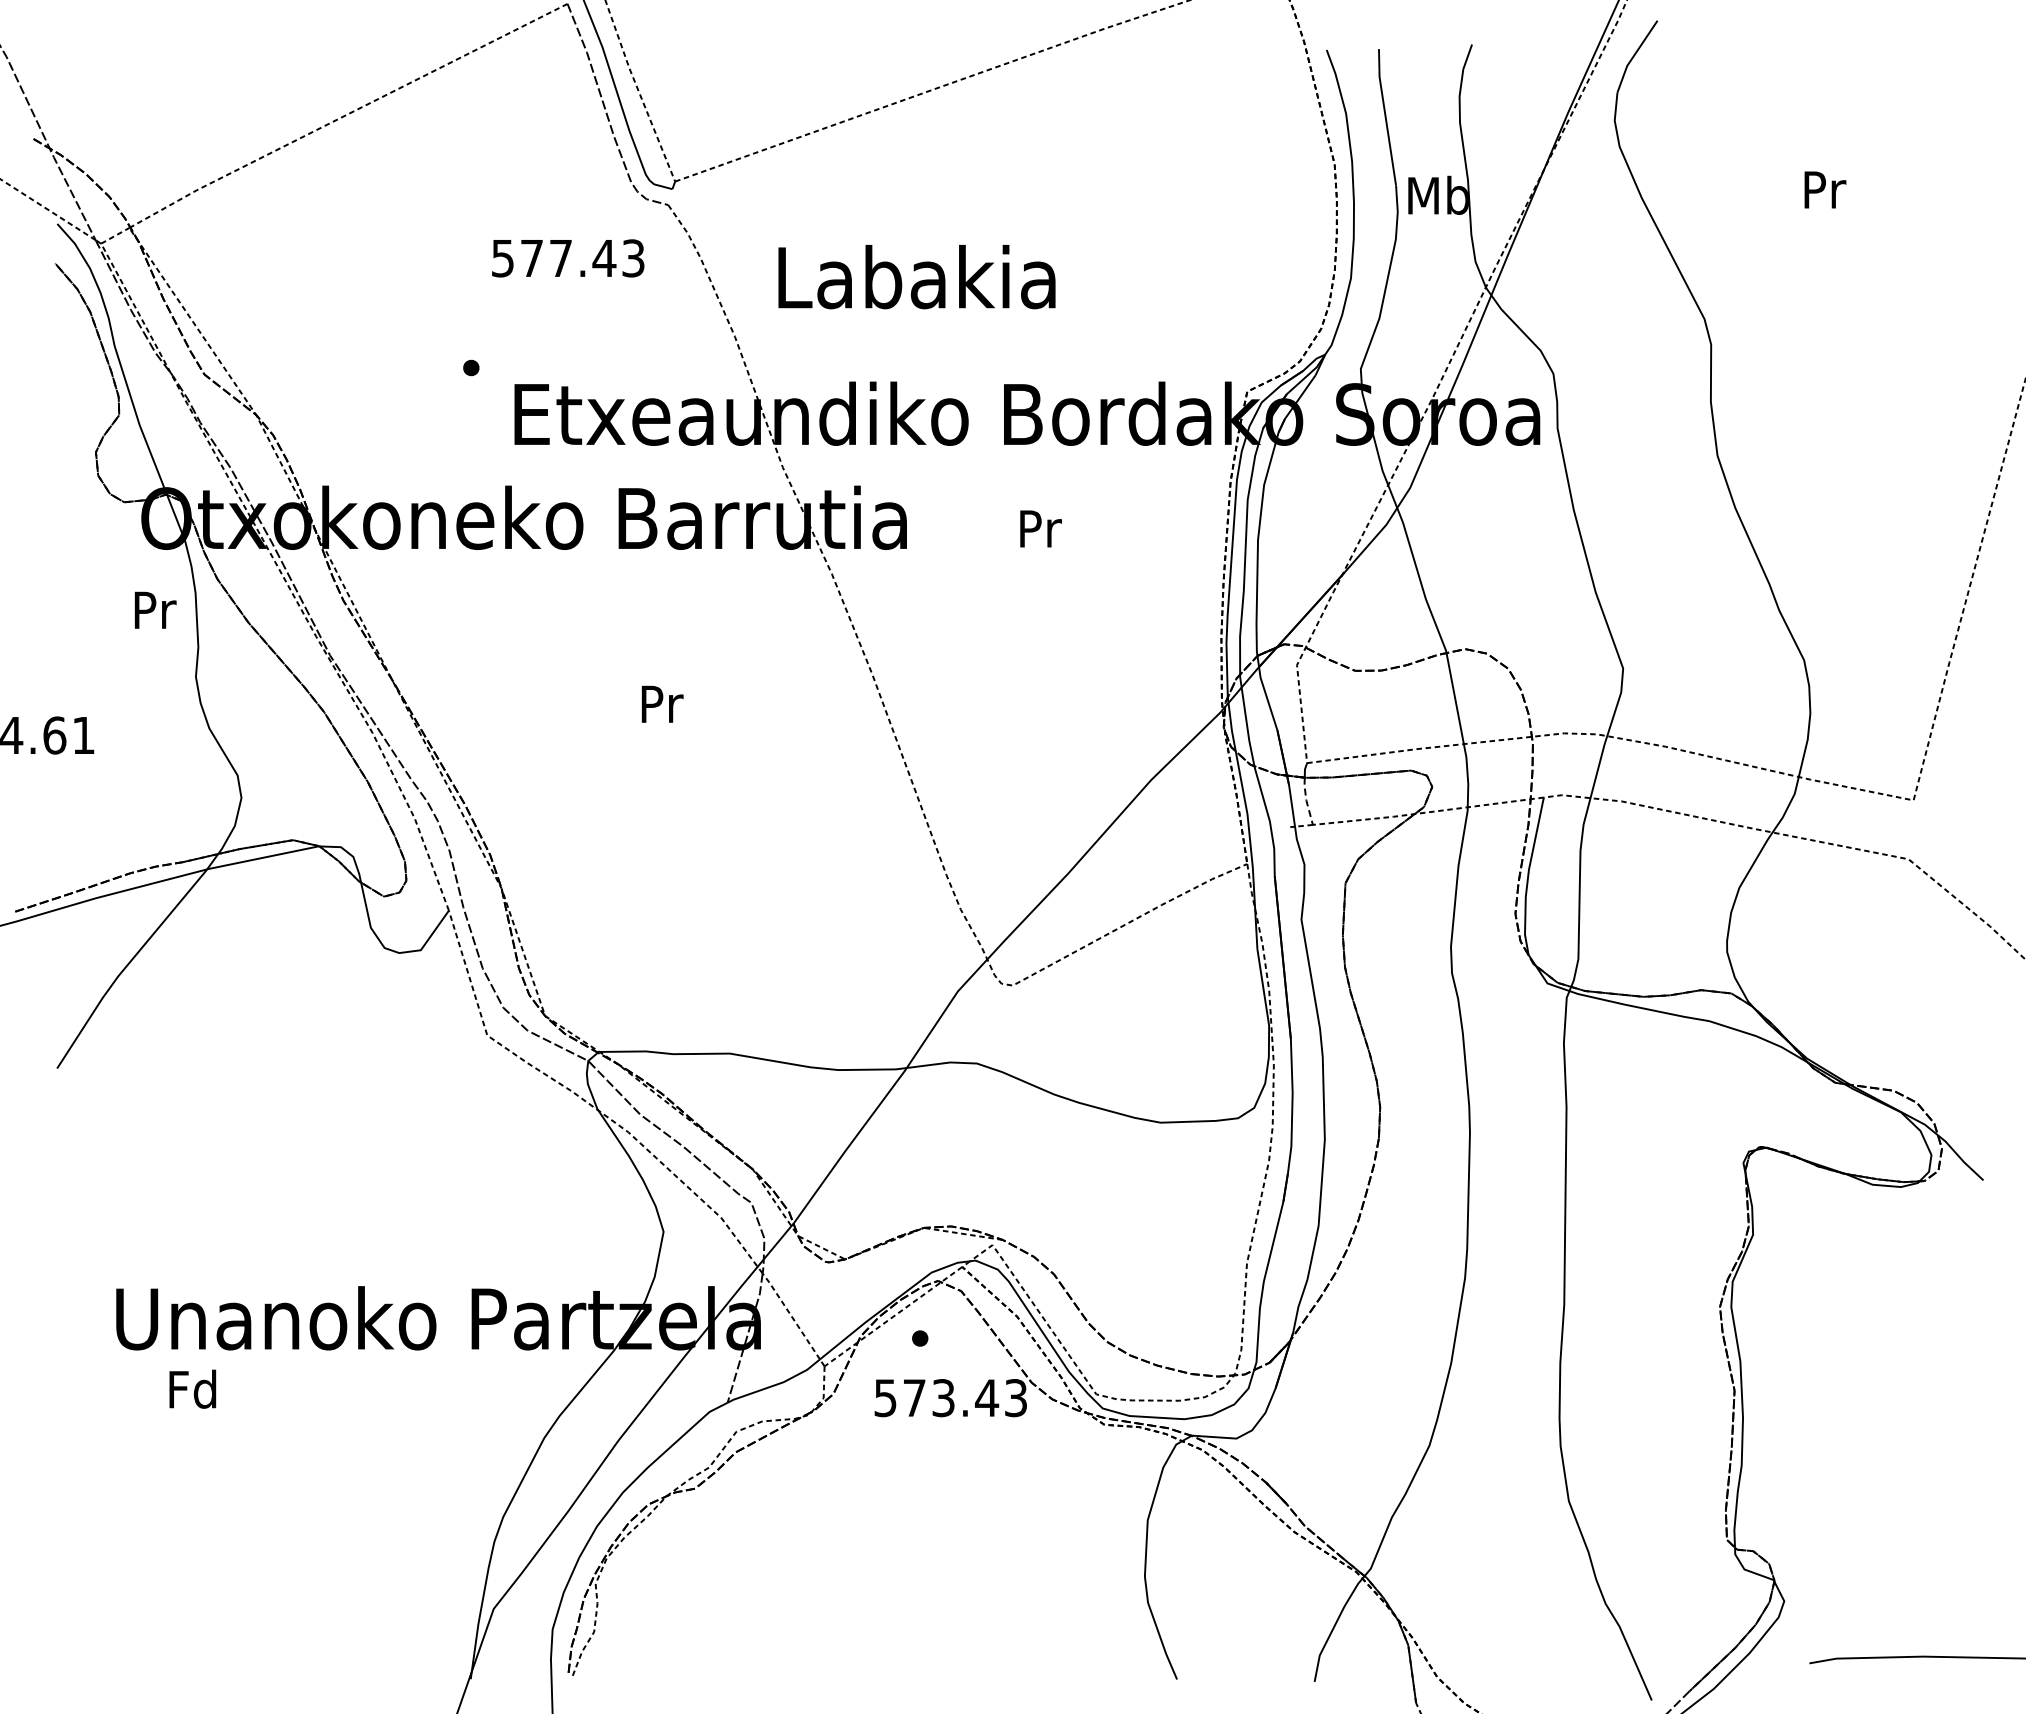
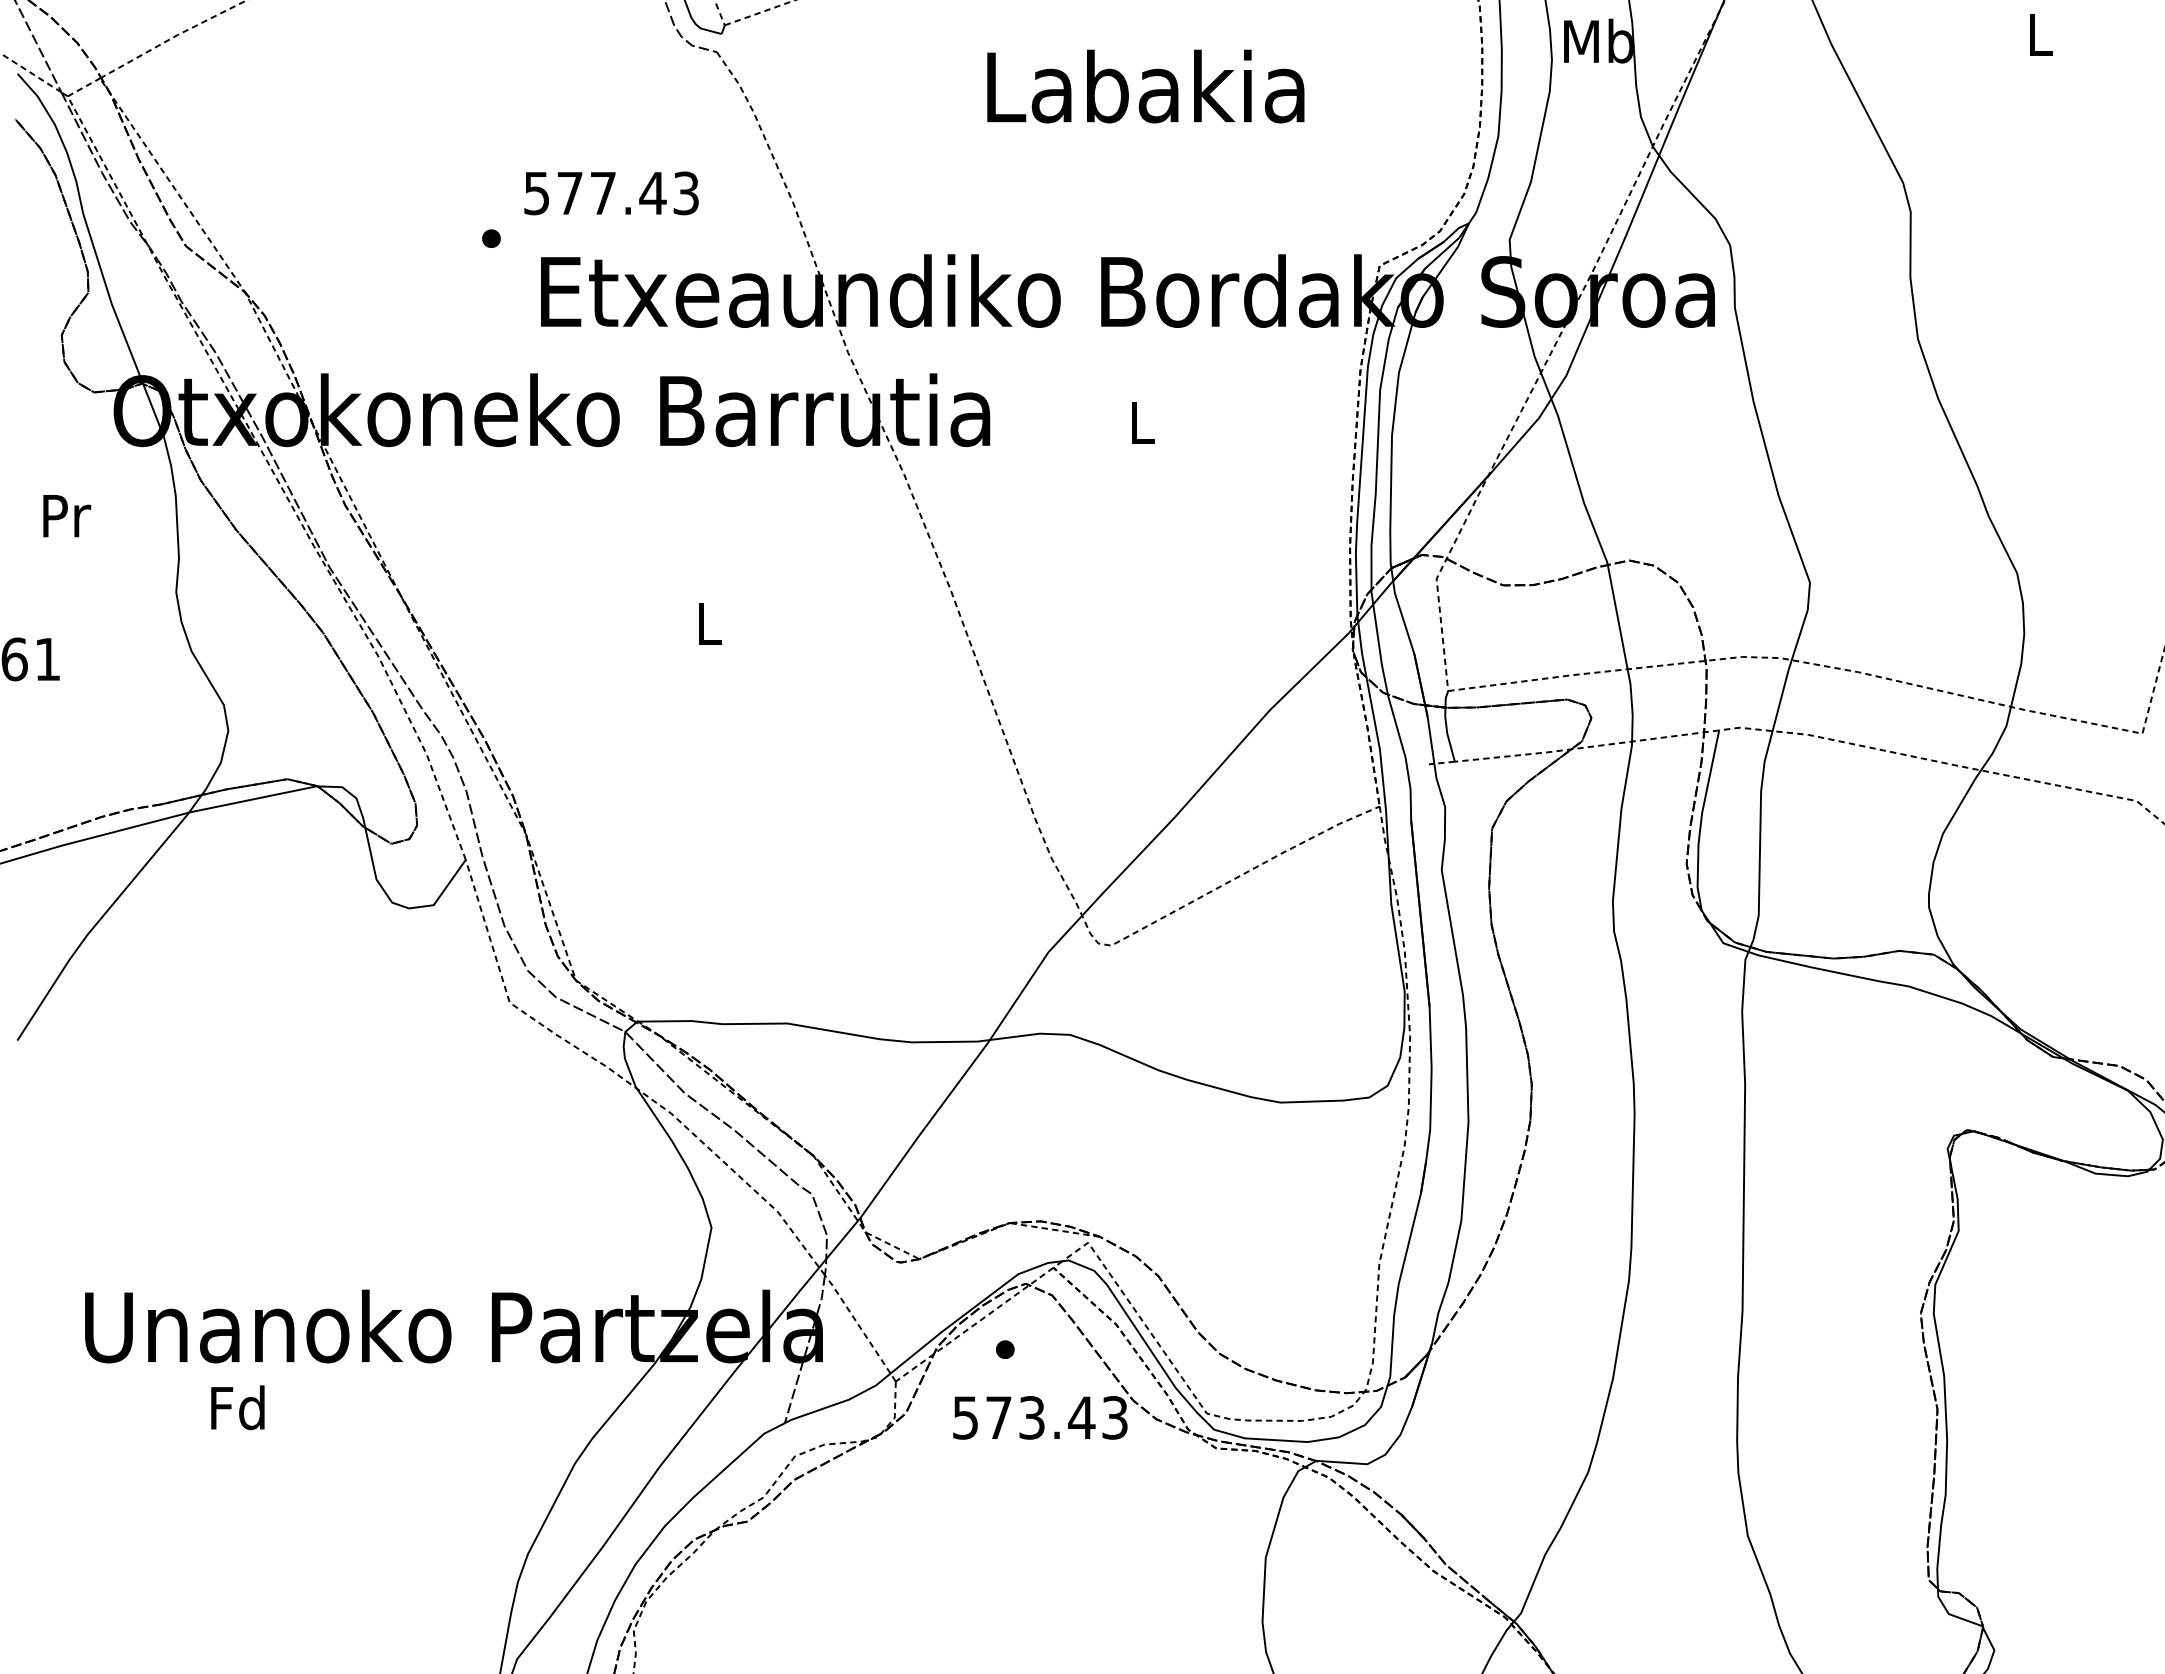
text: (1825, 189) -> (2041, 34), Pr -> L
text: (568, 258) -> (611, 193), moved
text: (916, 277) -> (1145, 87), moved
text: (1040, 528) -> (1142, 422), Pr -> L
text: (155, 609) -> (66, 515), moved
text: (662, 703) -> (710, 622), Pr -> L
line: (1306, 800) -> (1447, 733), dashed -> solid
text: (192, 1388) -> (237, 1406), moved

